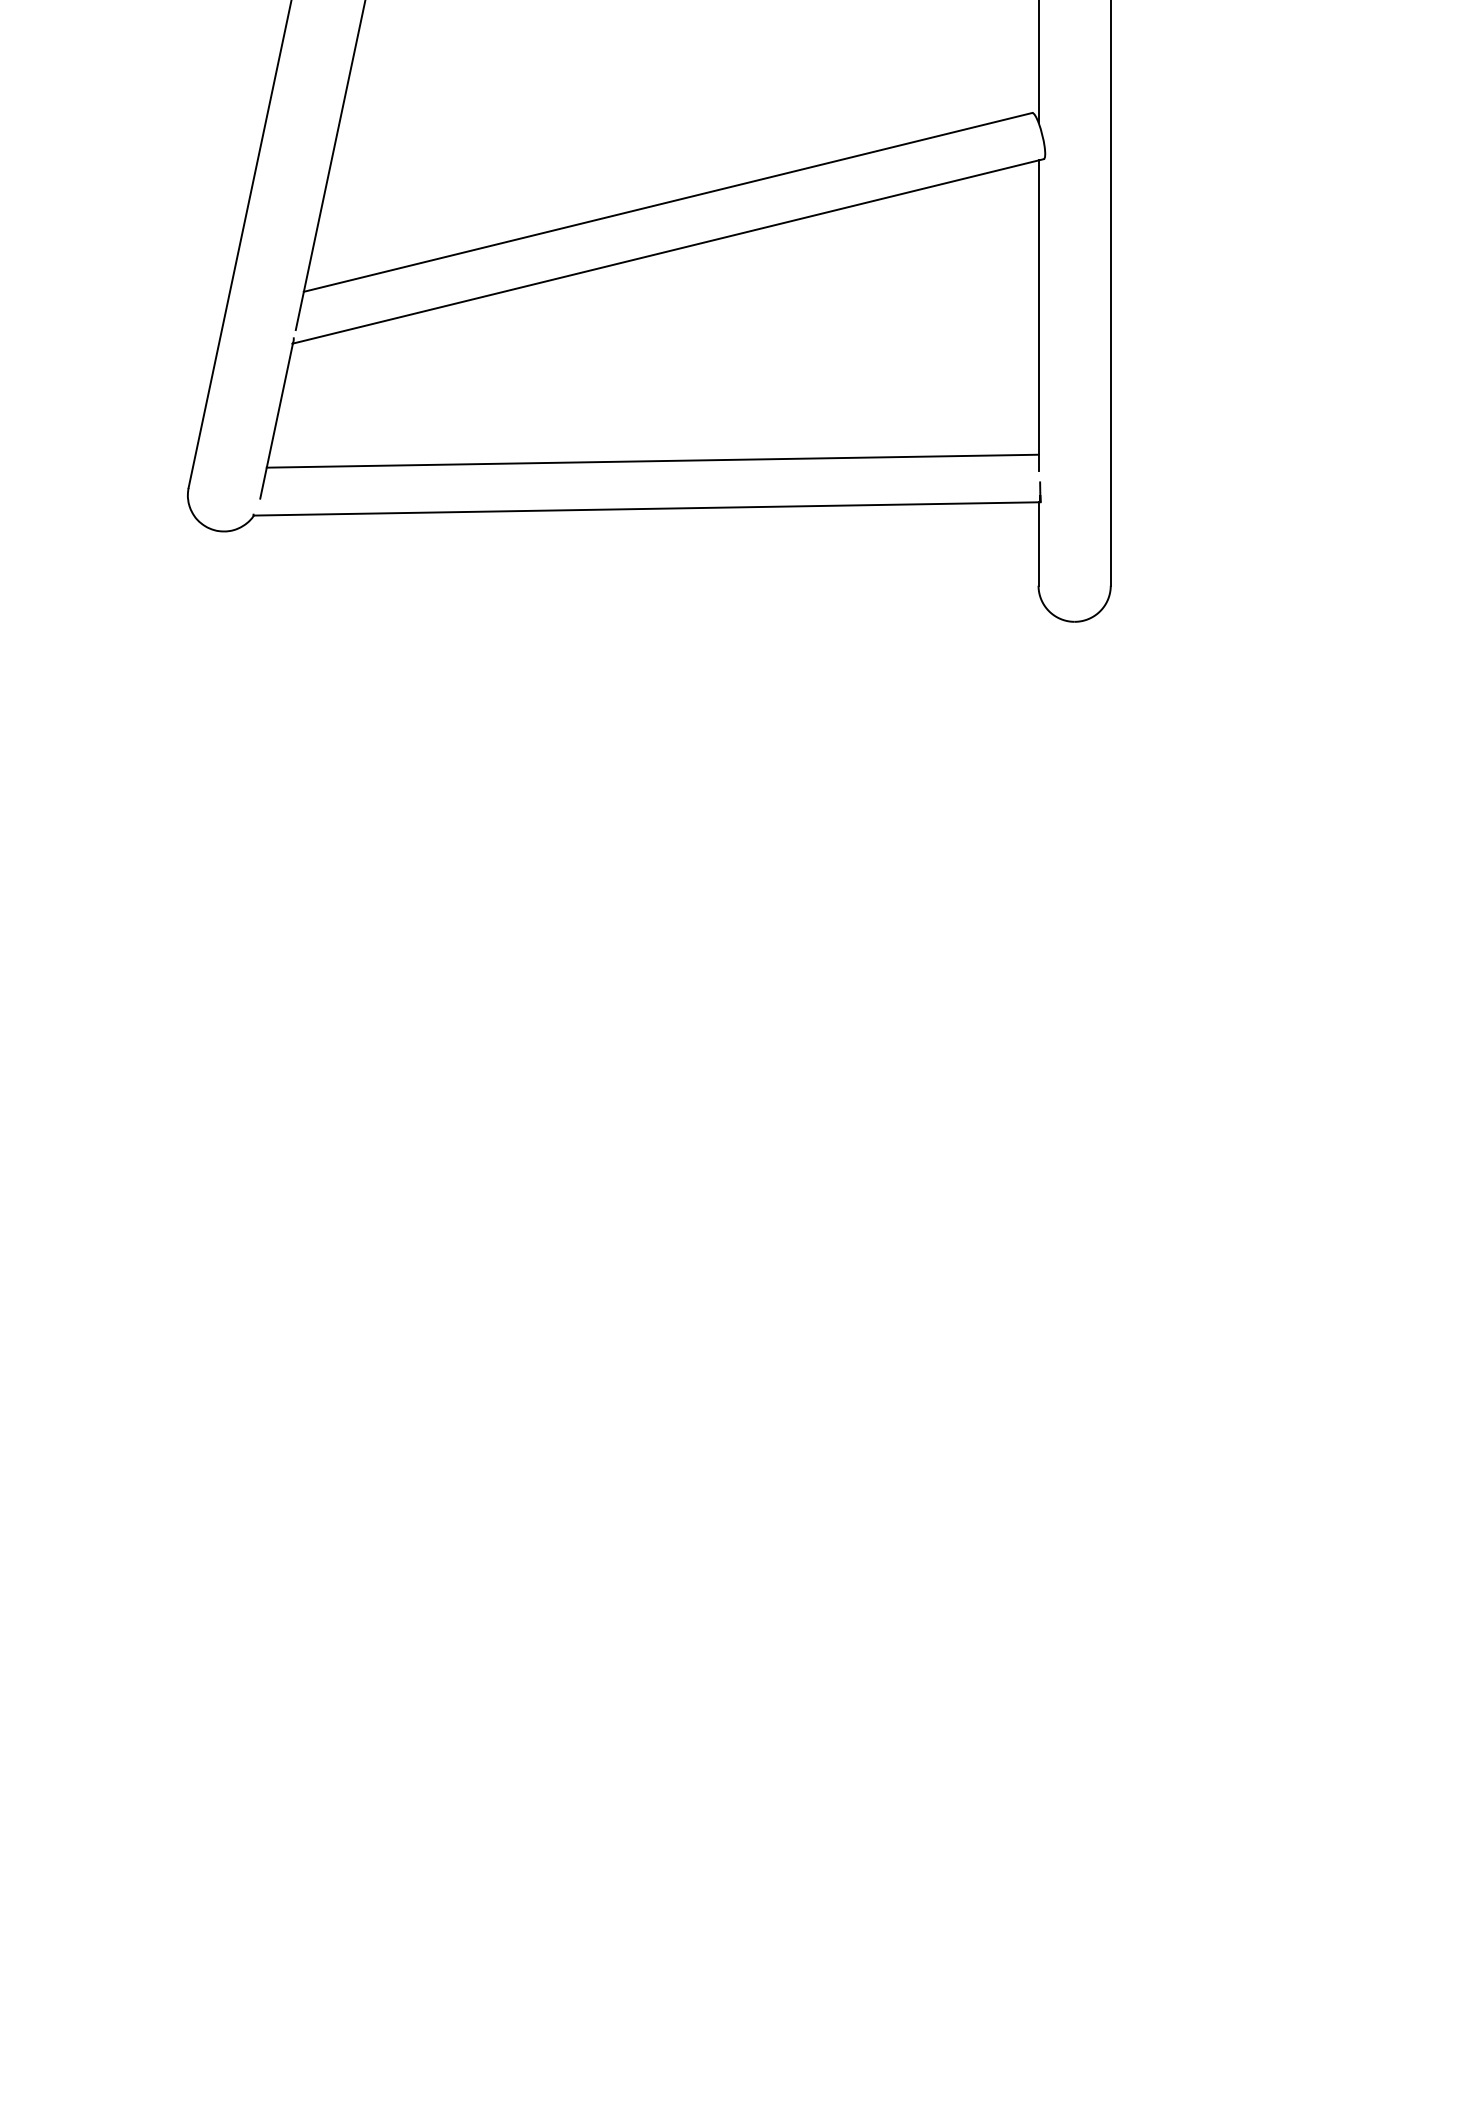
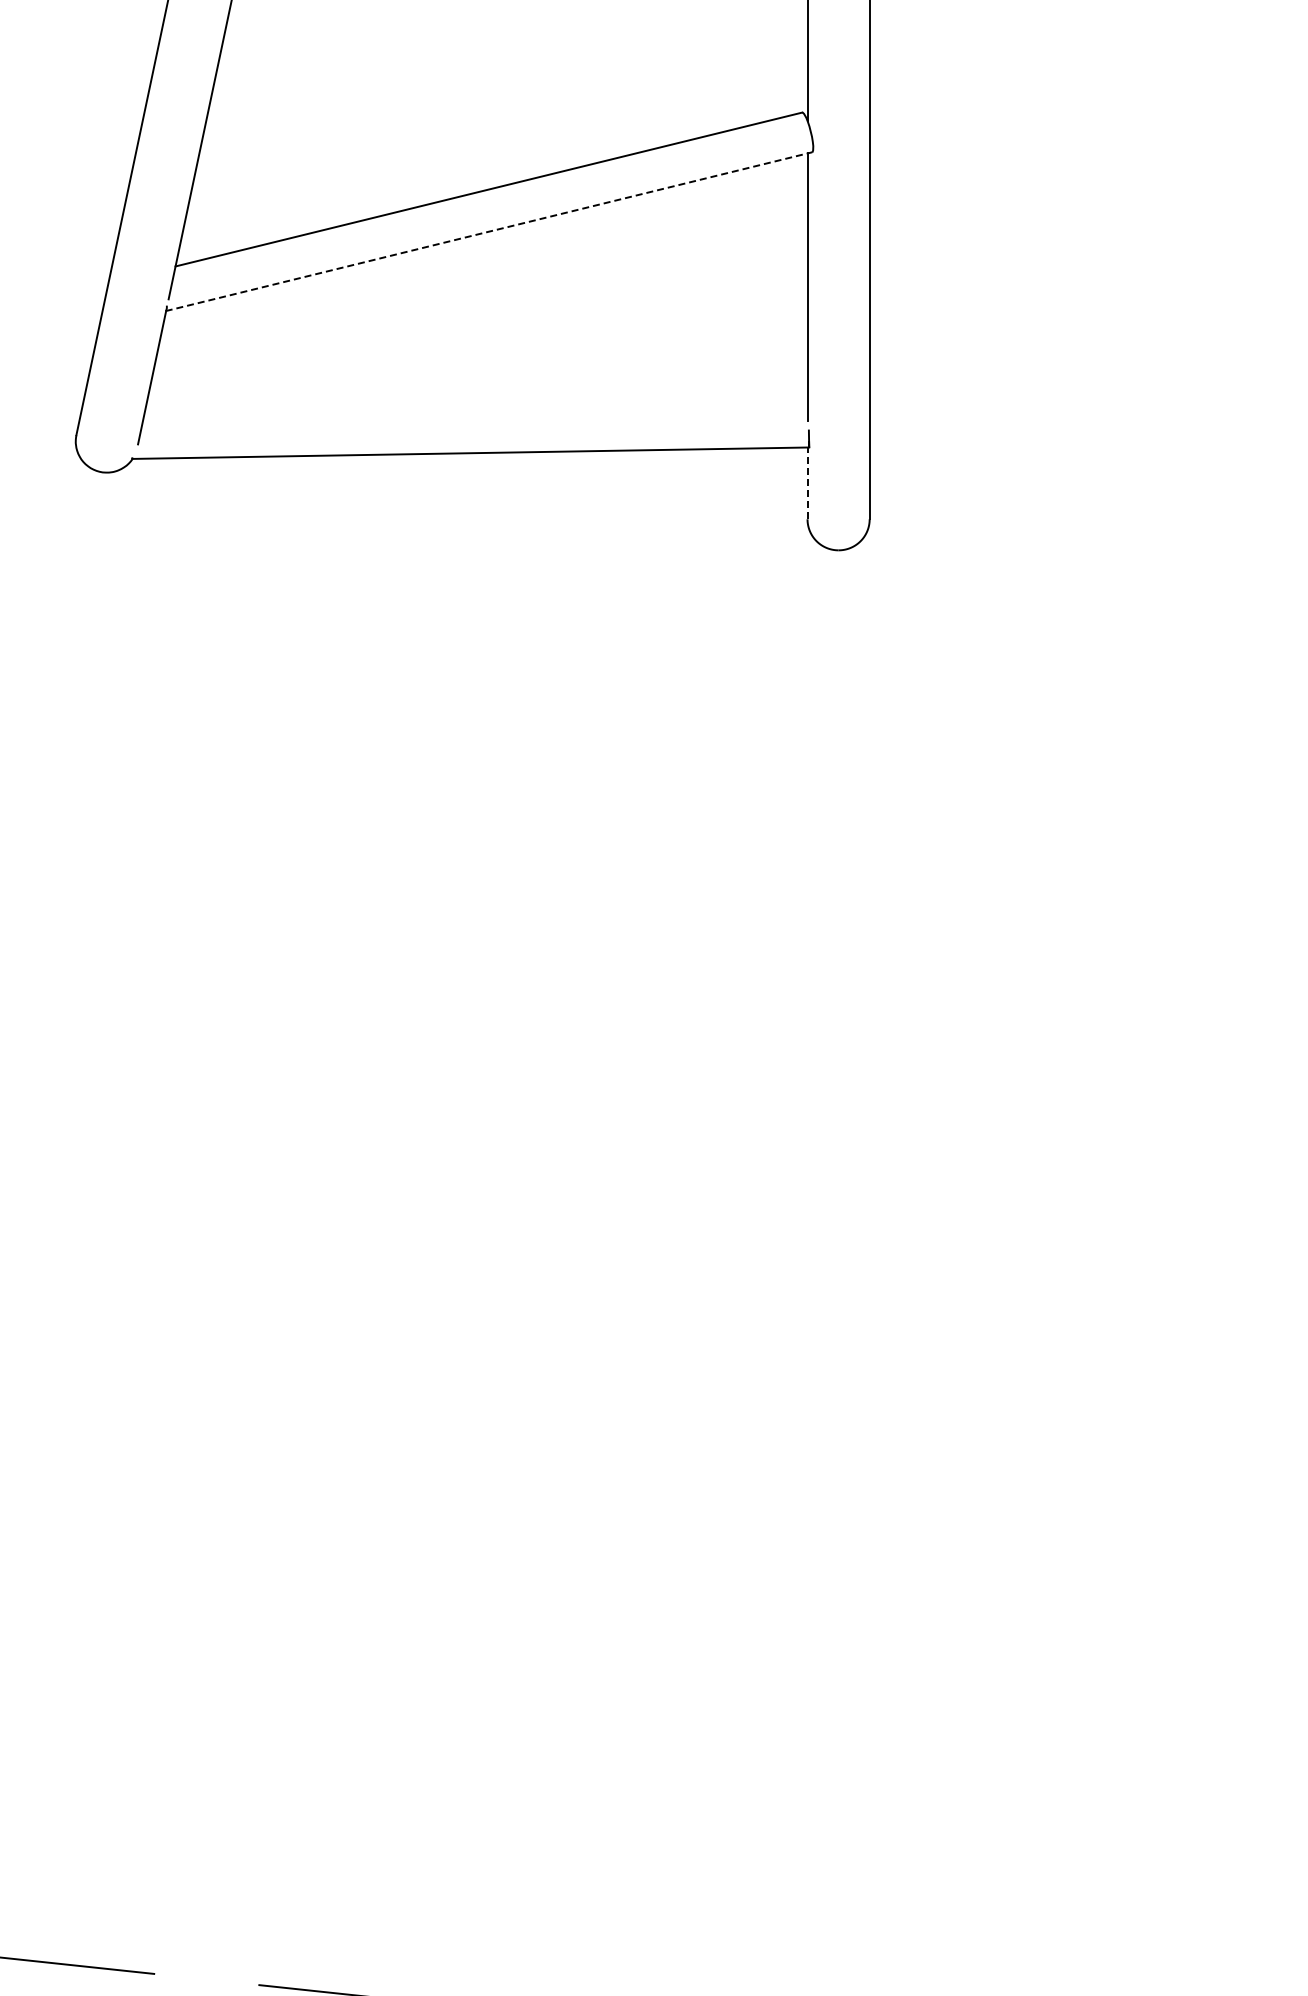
line: (667, 251) -> (488, 231), solid -> dashed
line: (652, 460) -> (475, 411), removed
line: (1038, 544) -> (807, 483), solid -> dashed

